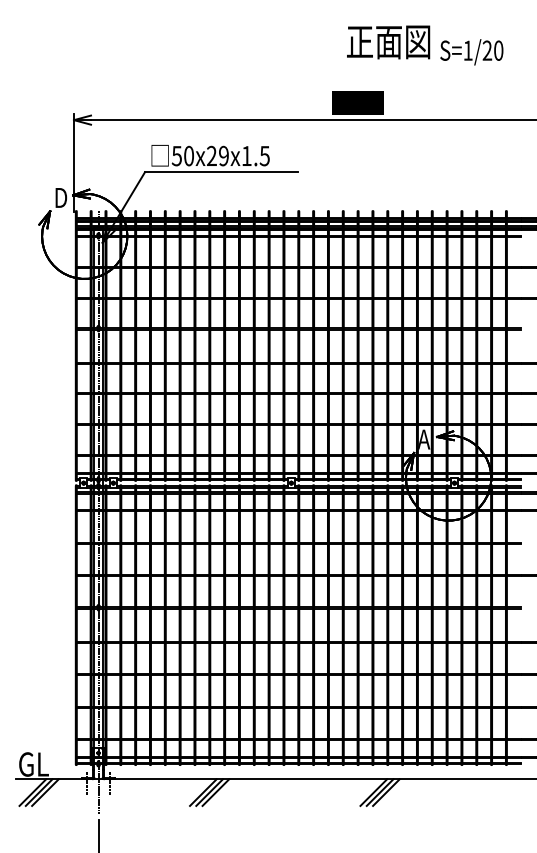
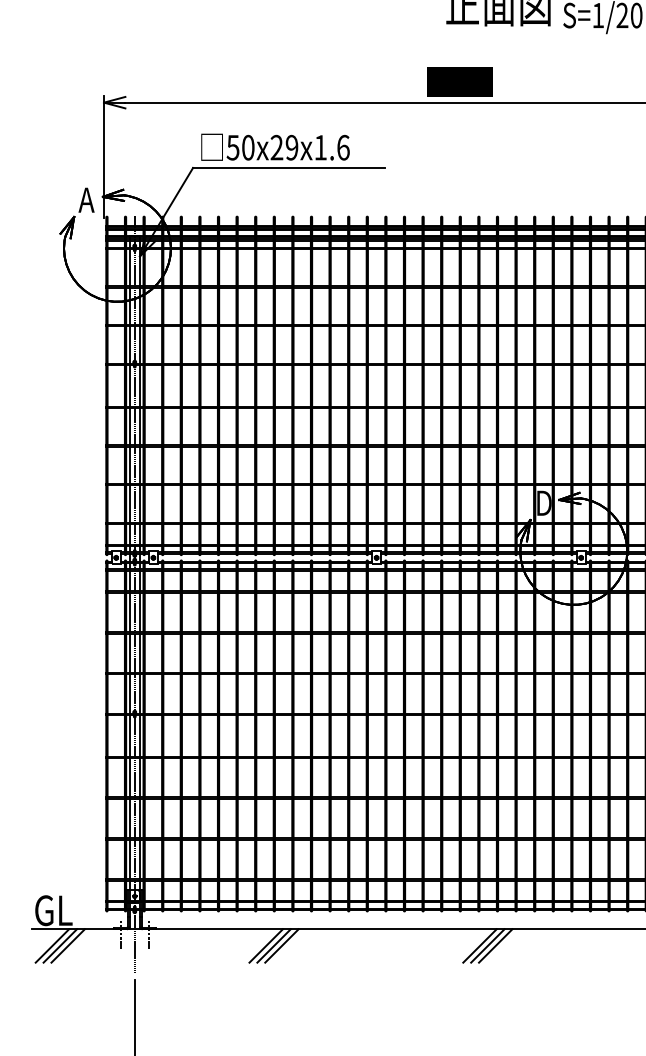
text: (264, 155) -> (342, 146), 50x29x1.5 -> 50x29x1.6
text: (60, 197) -> (87, 199), D -> A
text: (424, 439) -> (543, 503), A -> D

